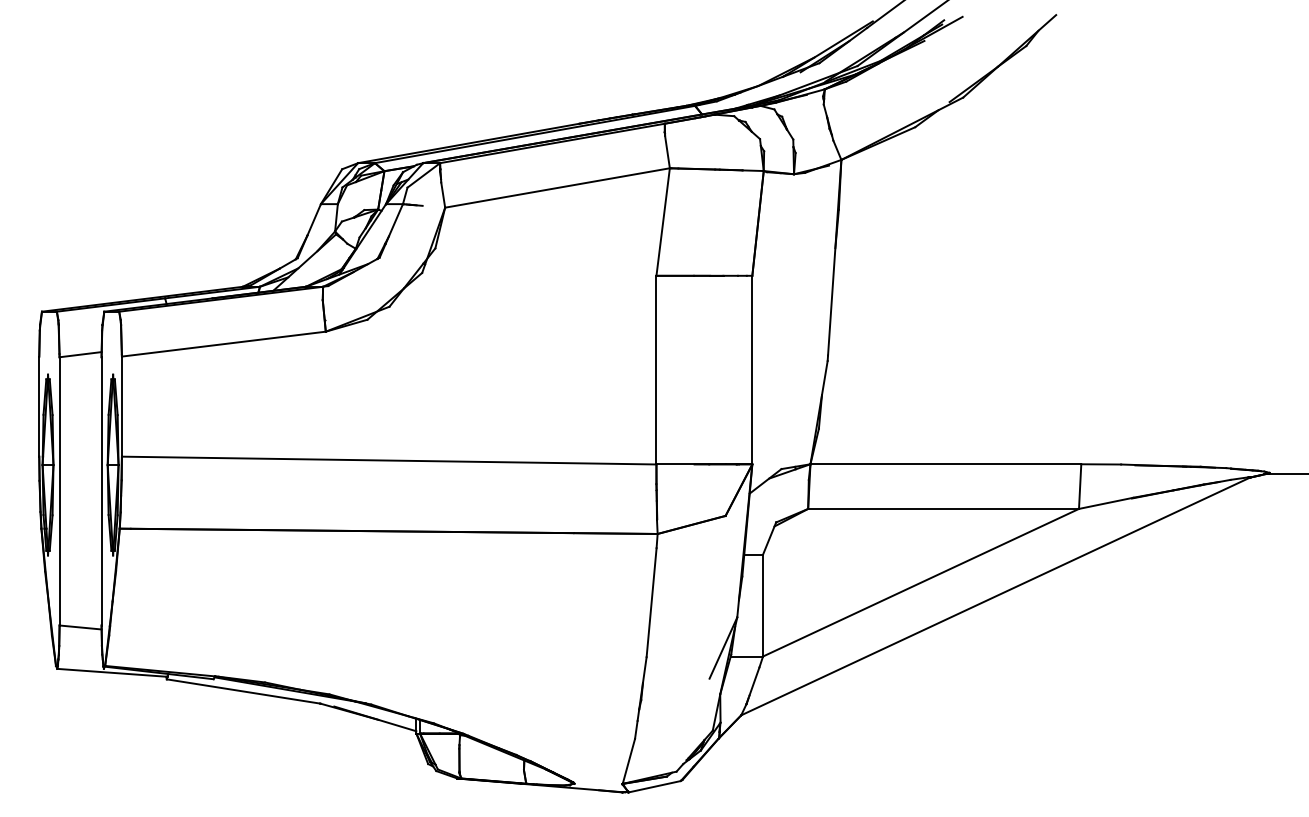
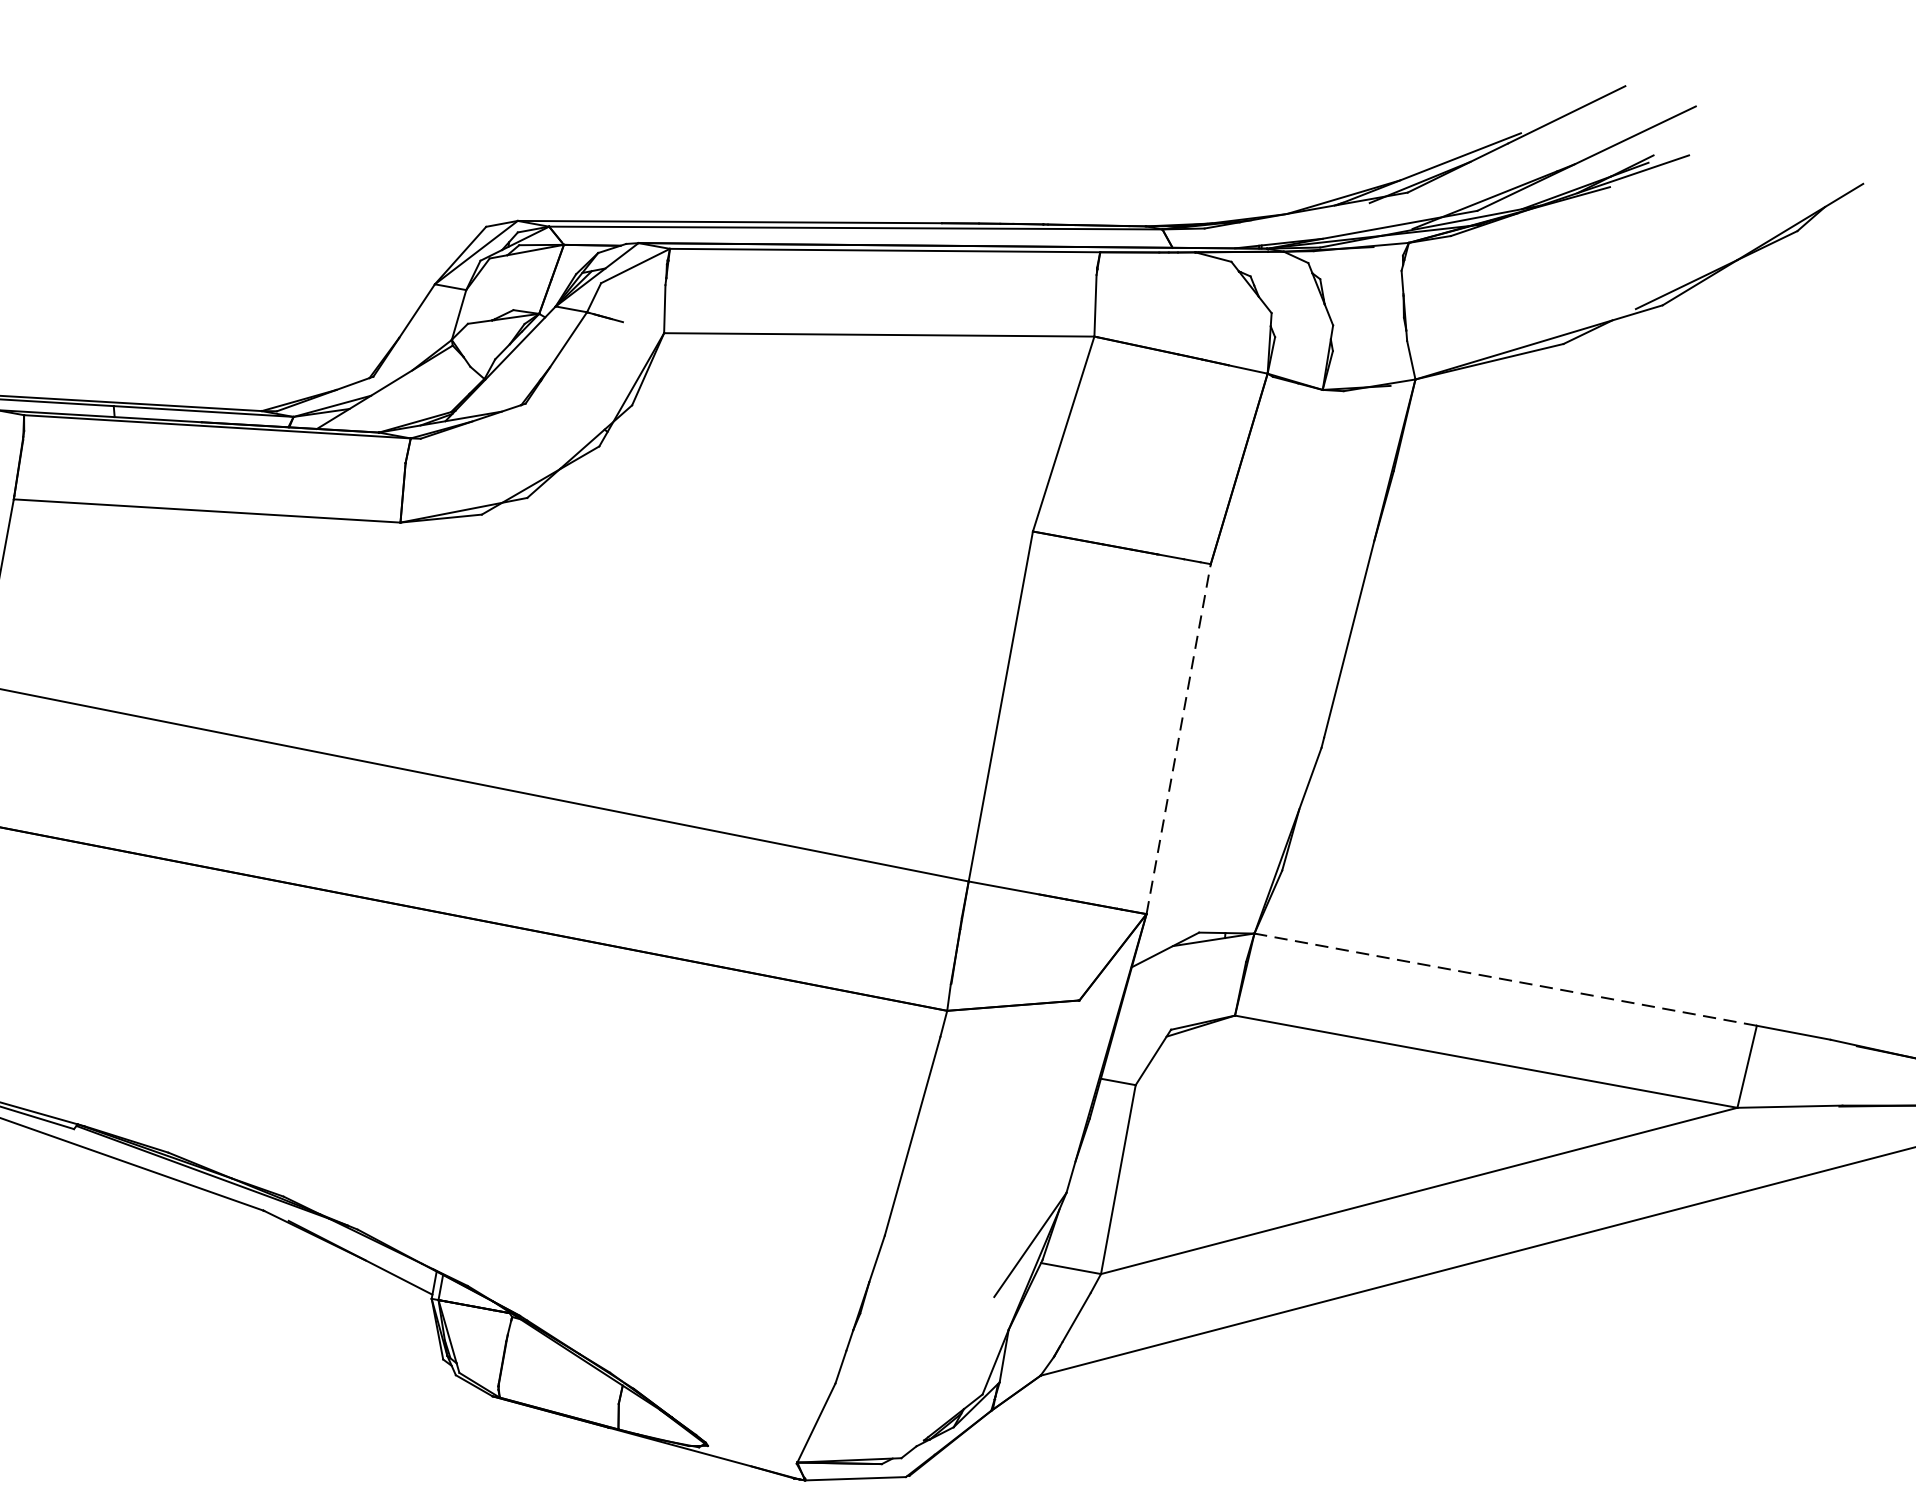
line: (752, 369) -> (1179, 738), solid -> dashed
line: (945, 464) -> (1504, 979), solid -> dashed

